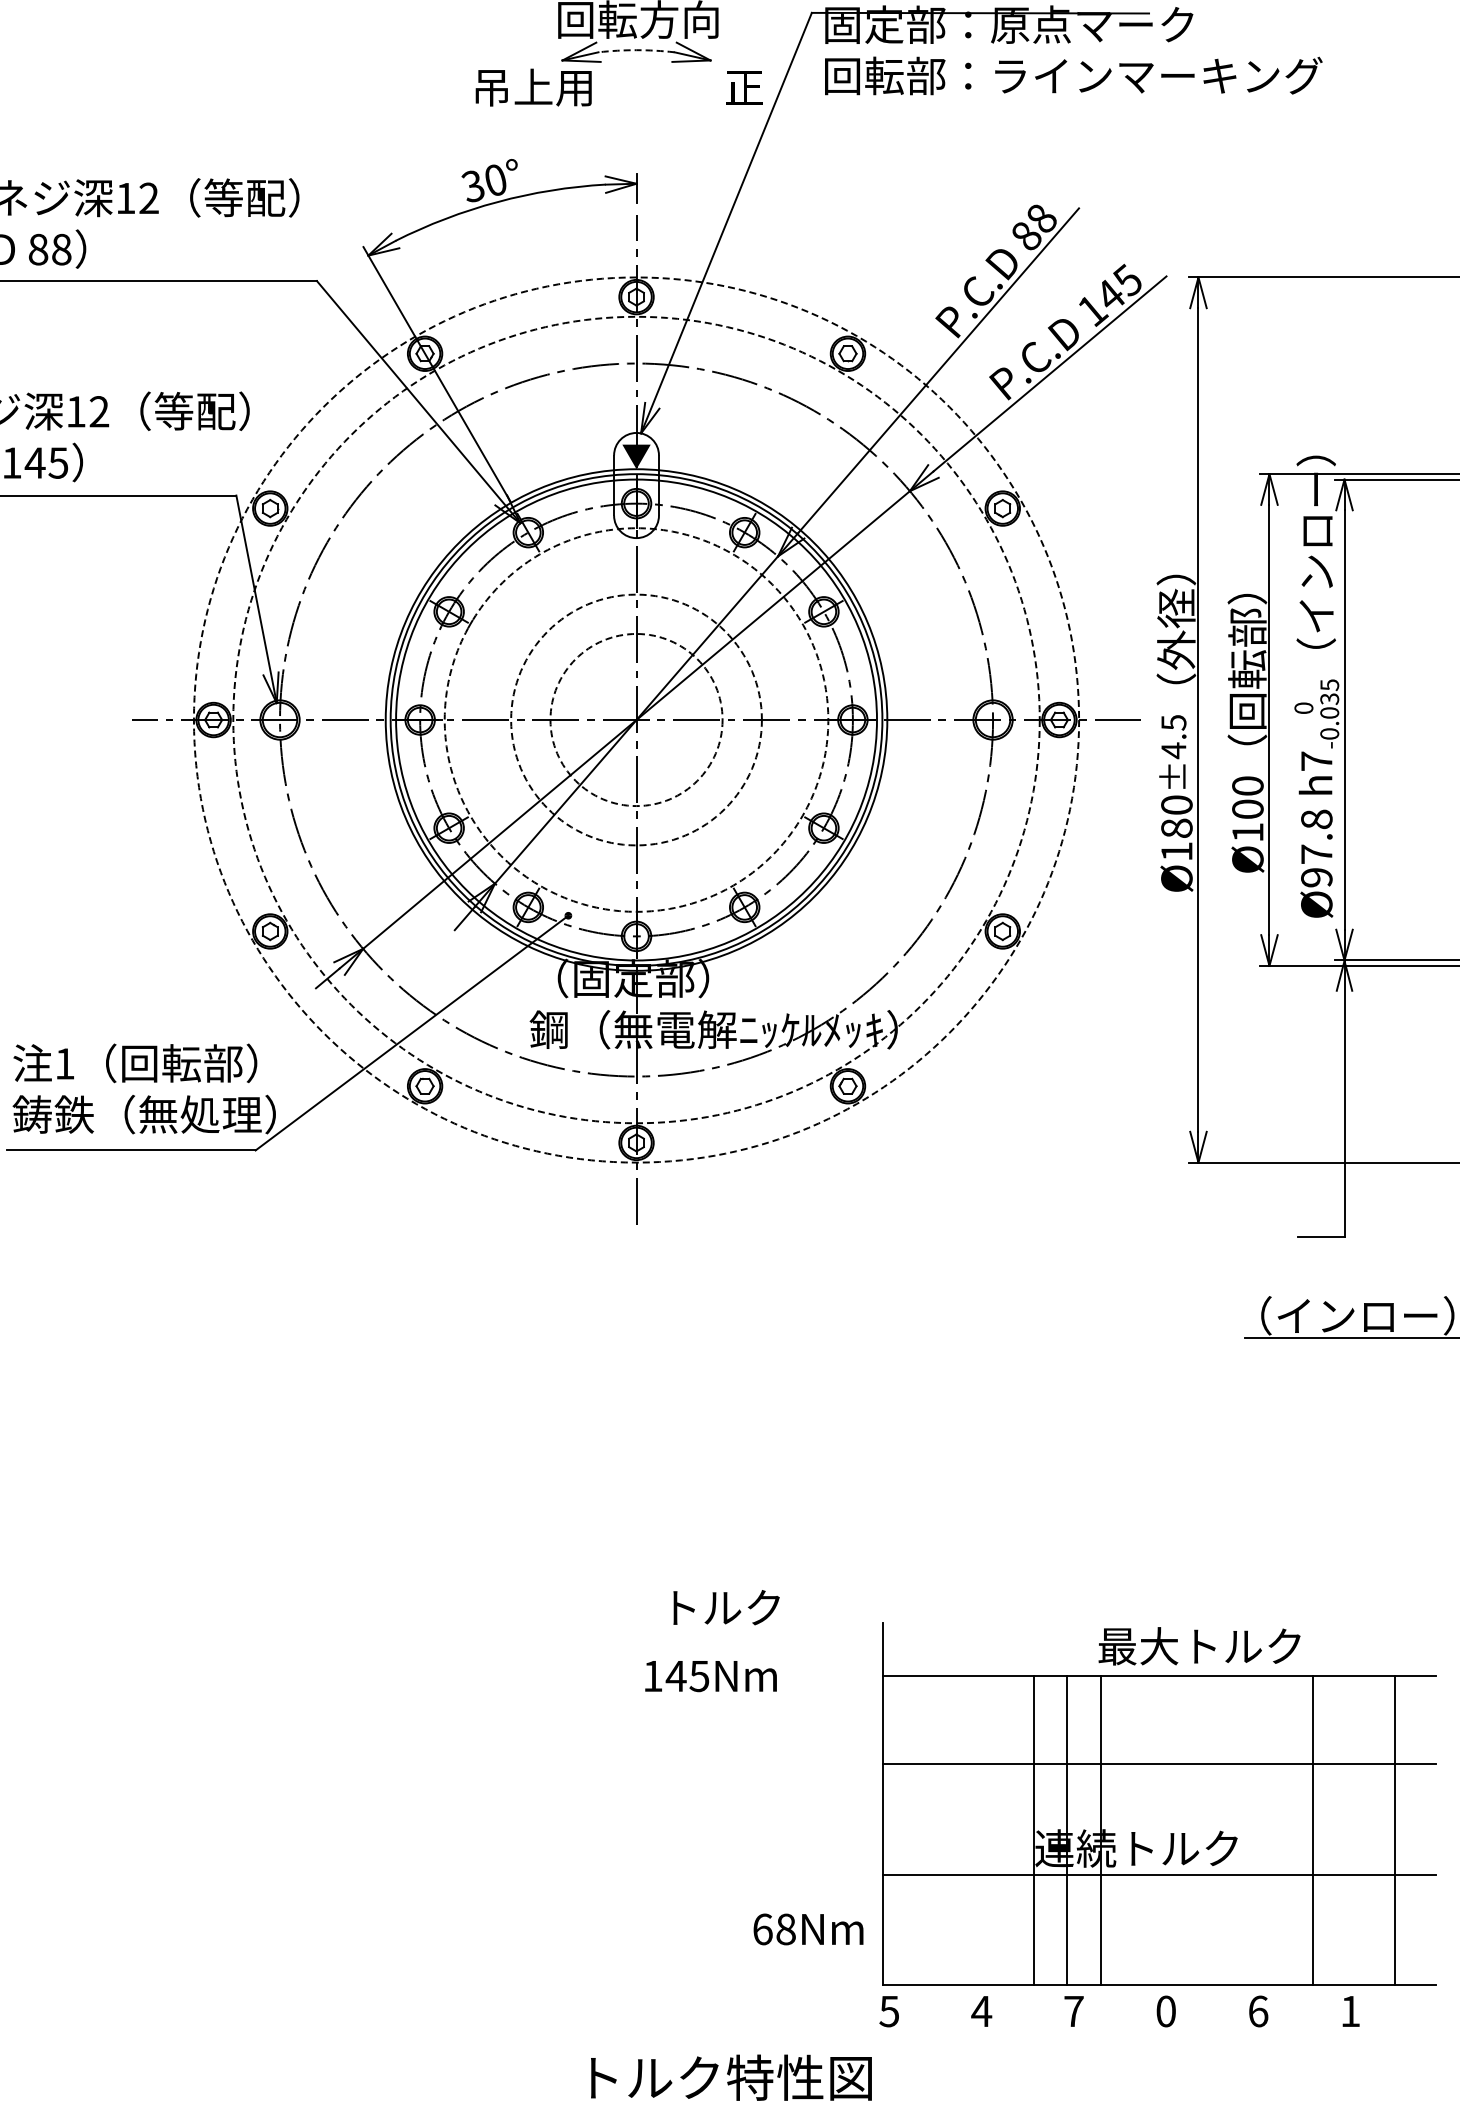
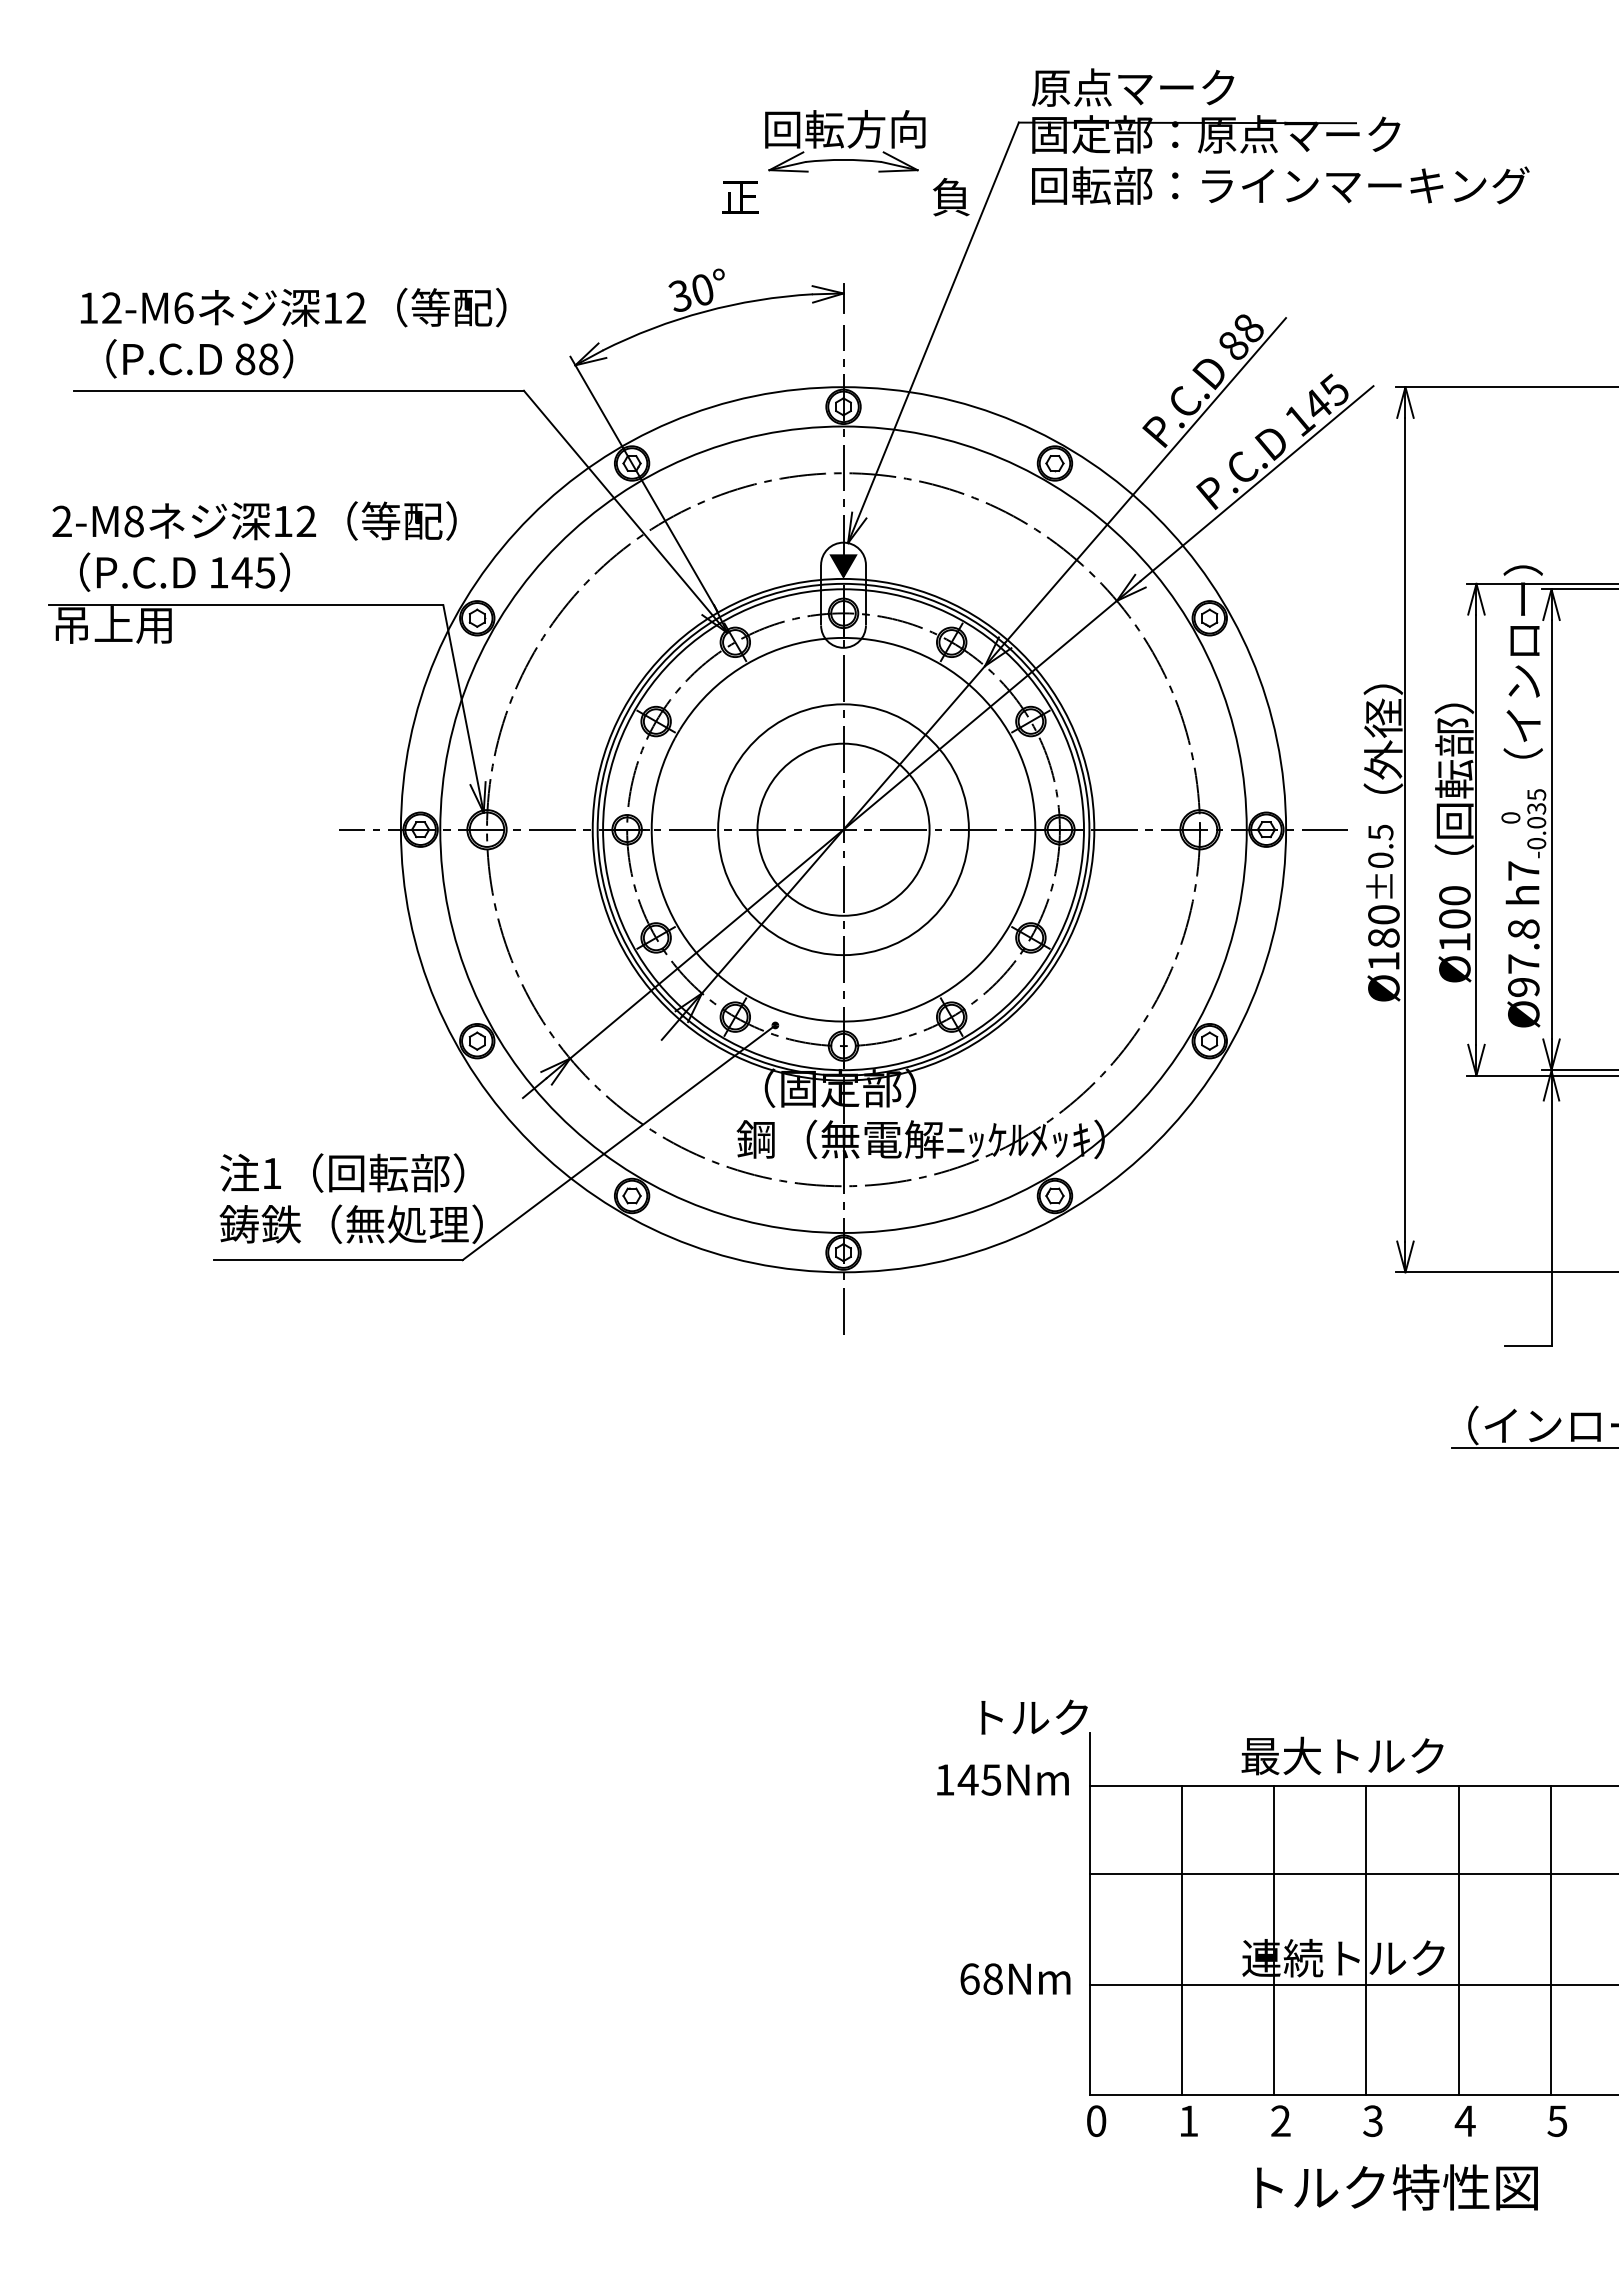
arc: (636, 49) -> (843, 159), dashed -> solid
text: (533, 87) -> (740, 197), 吊上用 -> 正
text: (744, 87) -> (951, 197), 正 -> 負
circle: (636, 719) -> (843, 829), dashed -> solid
circle: (636, 719) -> (843, 829), dashed -> solid
circle: (636, 719) -> (843, 829), dashed -> solid
circle: (636, 719) -> (843, 829), dashed -> solid
text: (1173, 750) -> (1380, 860), ±4.5 -> ±0.5
arc: (802, 815) -> (1009, 925), dashed -> solid
text: (726, 1606) -> (1034, 1716), moved
text: (1199, 1645) -> (1342, 1755), moved
text: (710, 1675) -> (1002, 1779), moved
line: (1034, 1830) -> (1182, 1940), moved
line: (1101, 1830) -> (1366, 1940), moved
line: (1312, 1830) -> (1458, 1940), moved
line: (1394, 1830) -> (1550, 1940), moved
text: (808, 1928) -> (1015, 1978), moved
text: (889, 2010) -> (1096, 2120), 5 -> 0
text: (981, 2010) -> (1188, 2120), 4 -> 1
text: (1073, 2010) -> (1280, 2120), 7 -> 2
text: (1165, 2010) -> (1372, 2120), 0 -> 3
text: (1257, 2011) -> (1464, 2121), 6 -> 4
text: (1350, 2011) -> (1557, 2121), 1 -> 5
text: (731, 2077) -> (1397, 2187), moved

